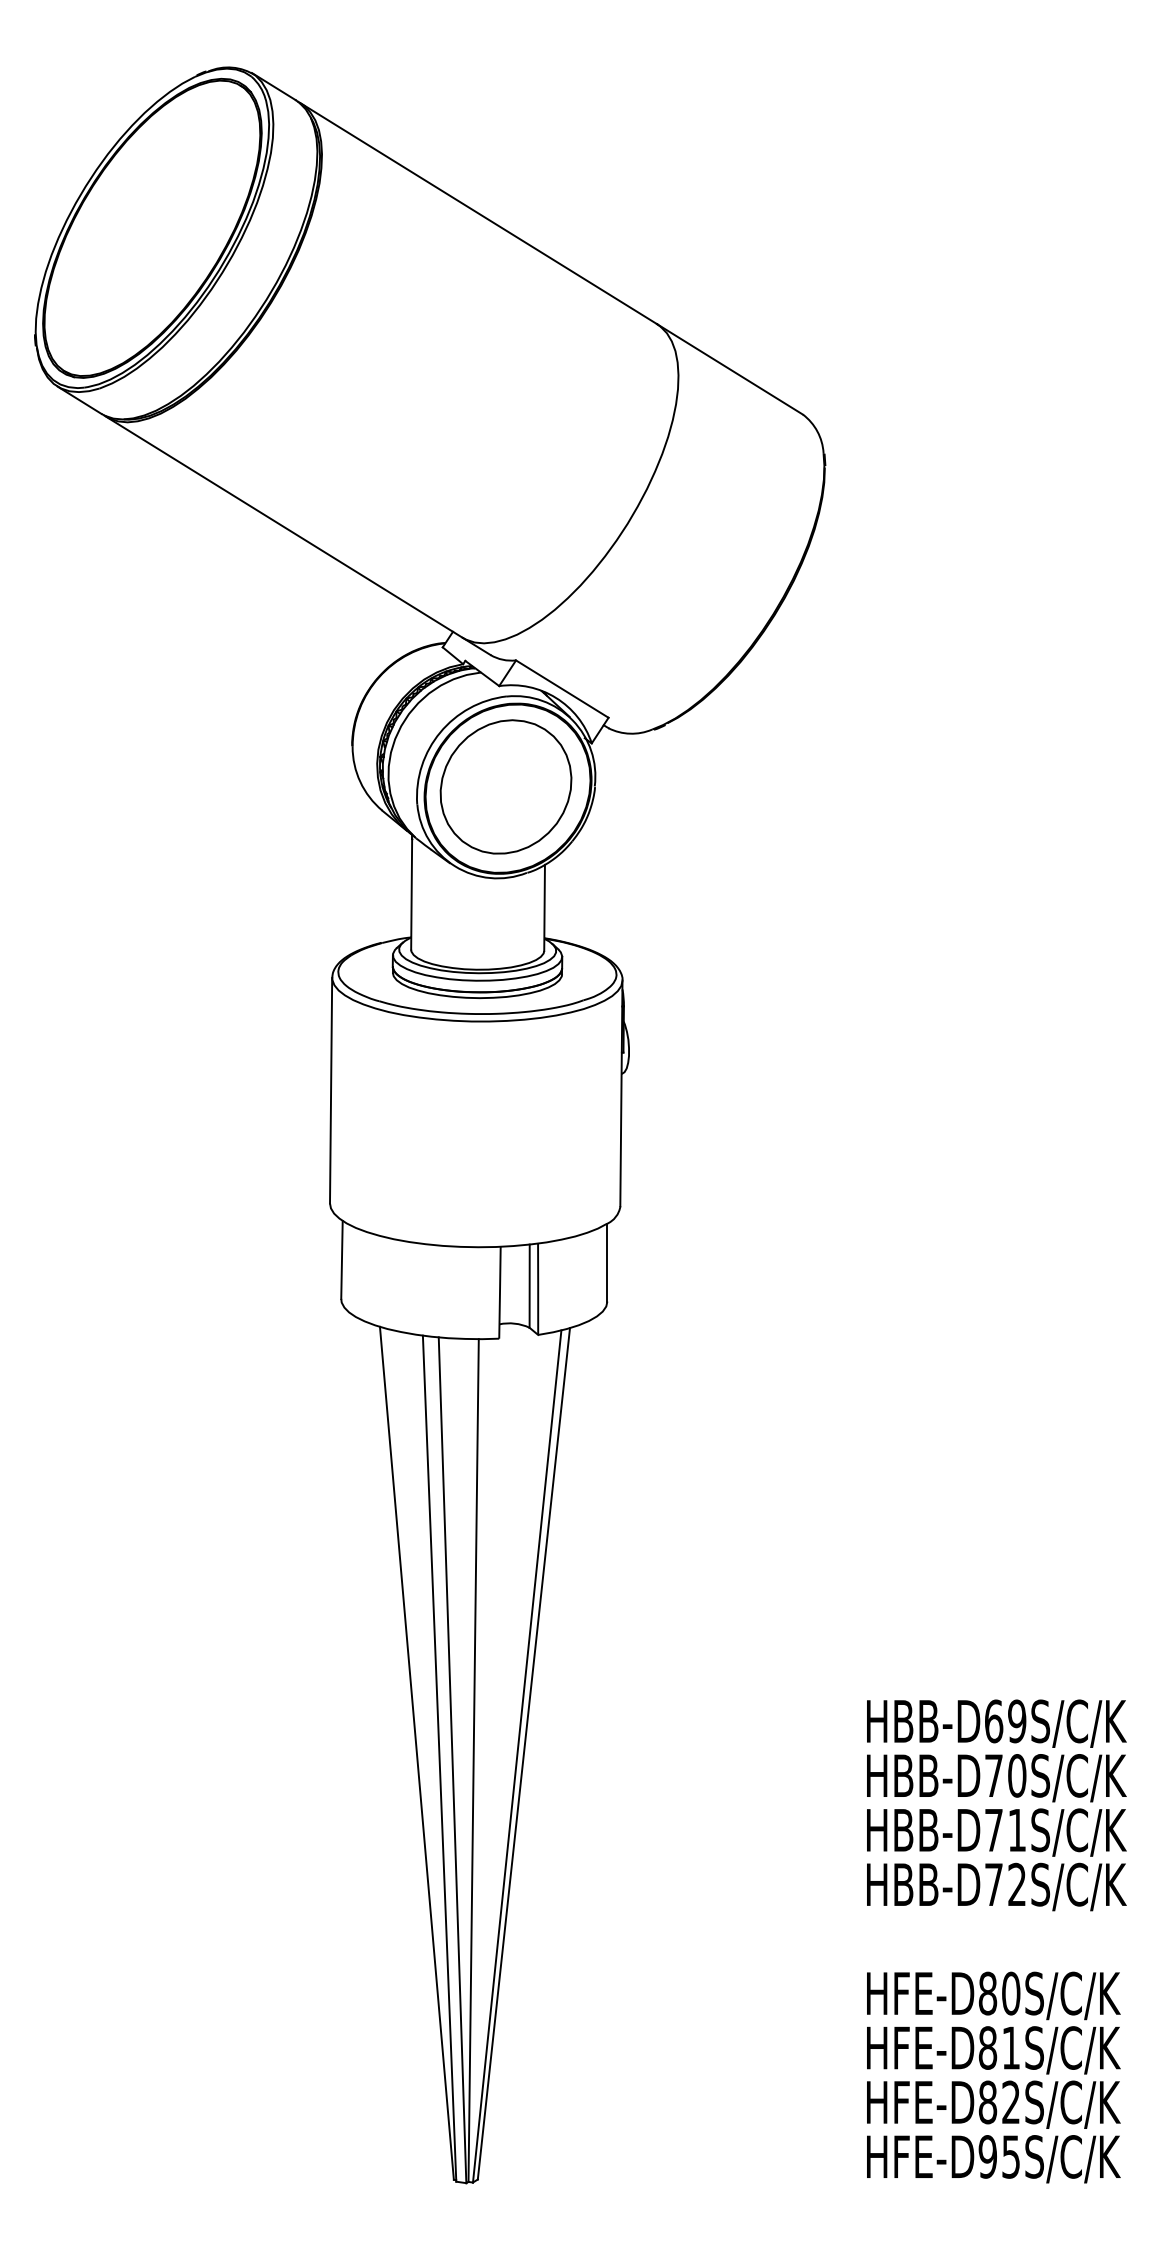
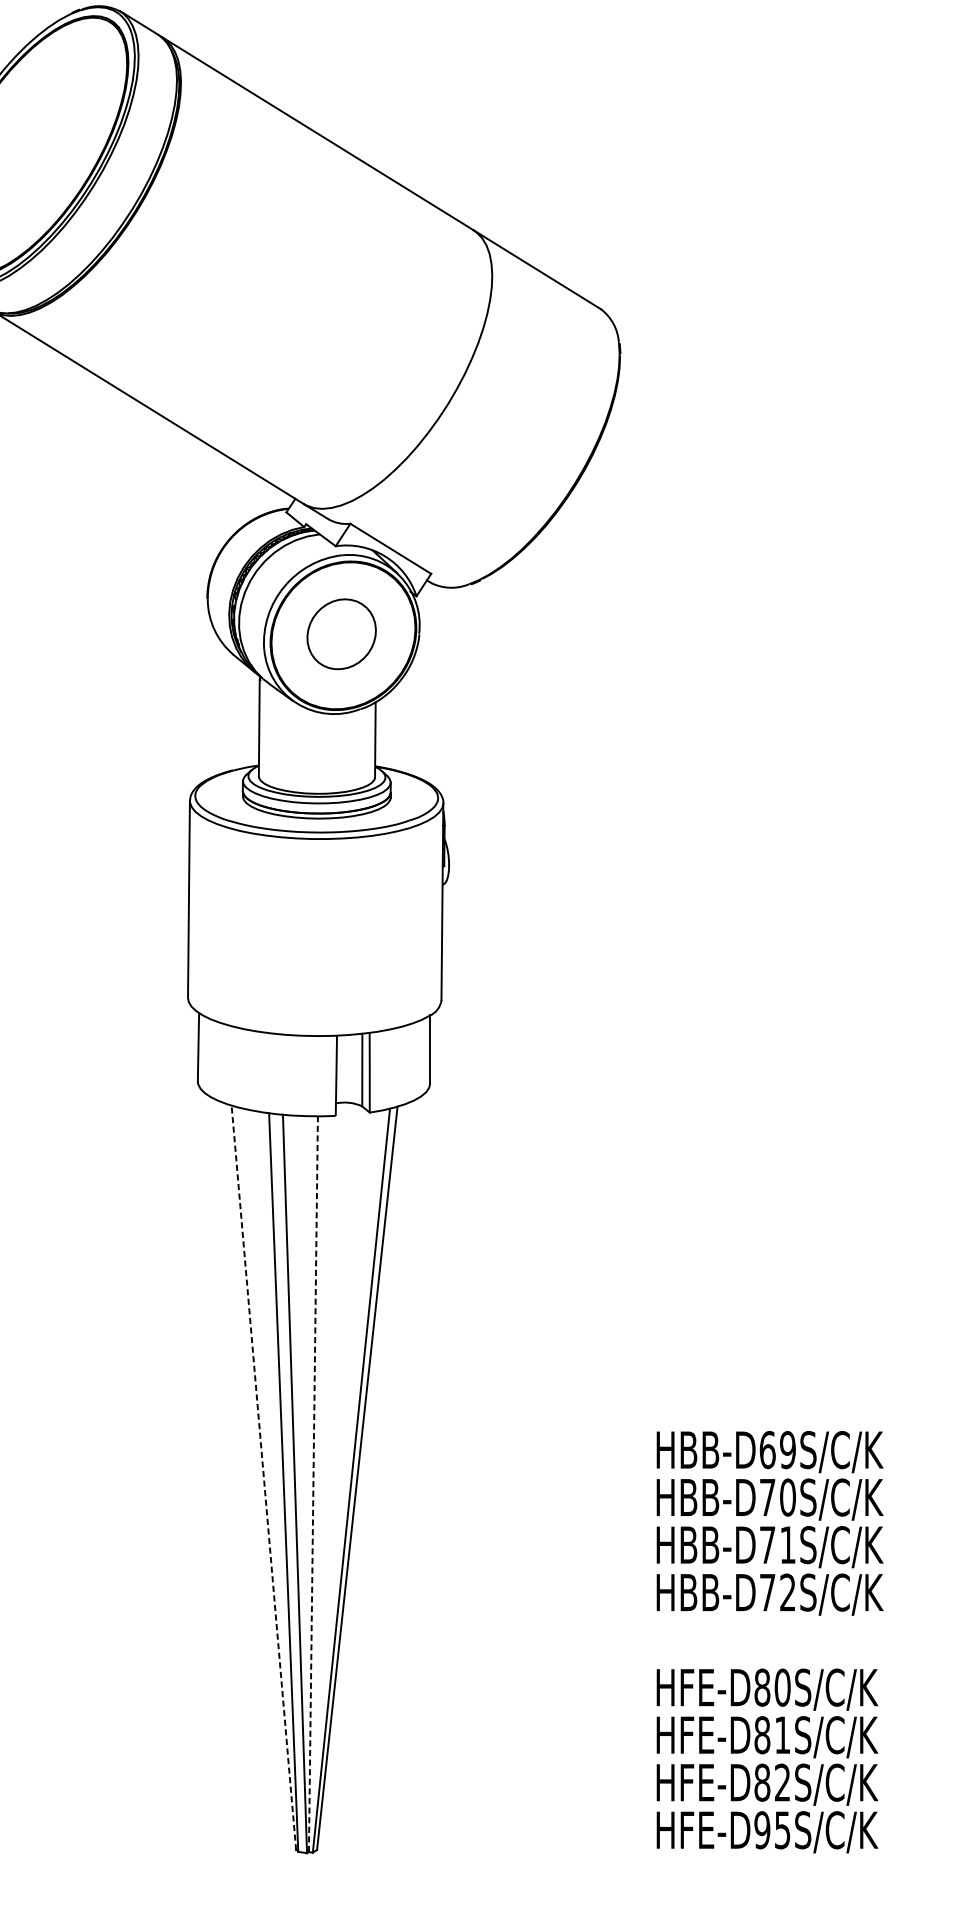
part: (505, 786) -> (341, 633), size x0.6
line: (416, 1752) -> (263, 1477), solid -> dashed
line: (473, 1760) -> (313, 1484), solid -> dashed

